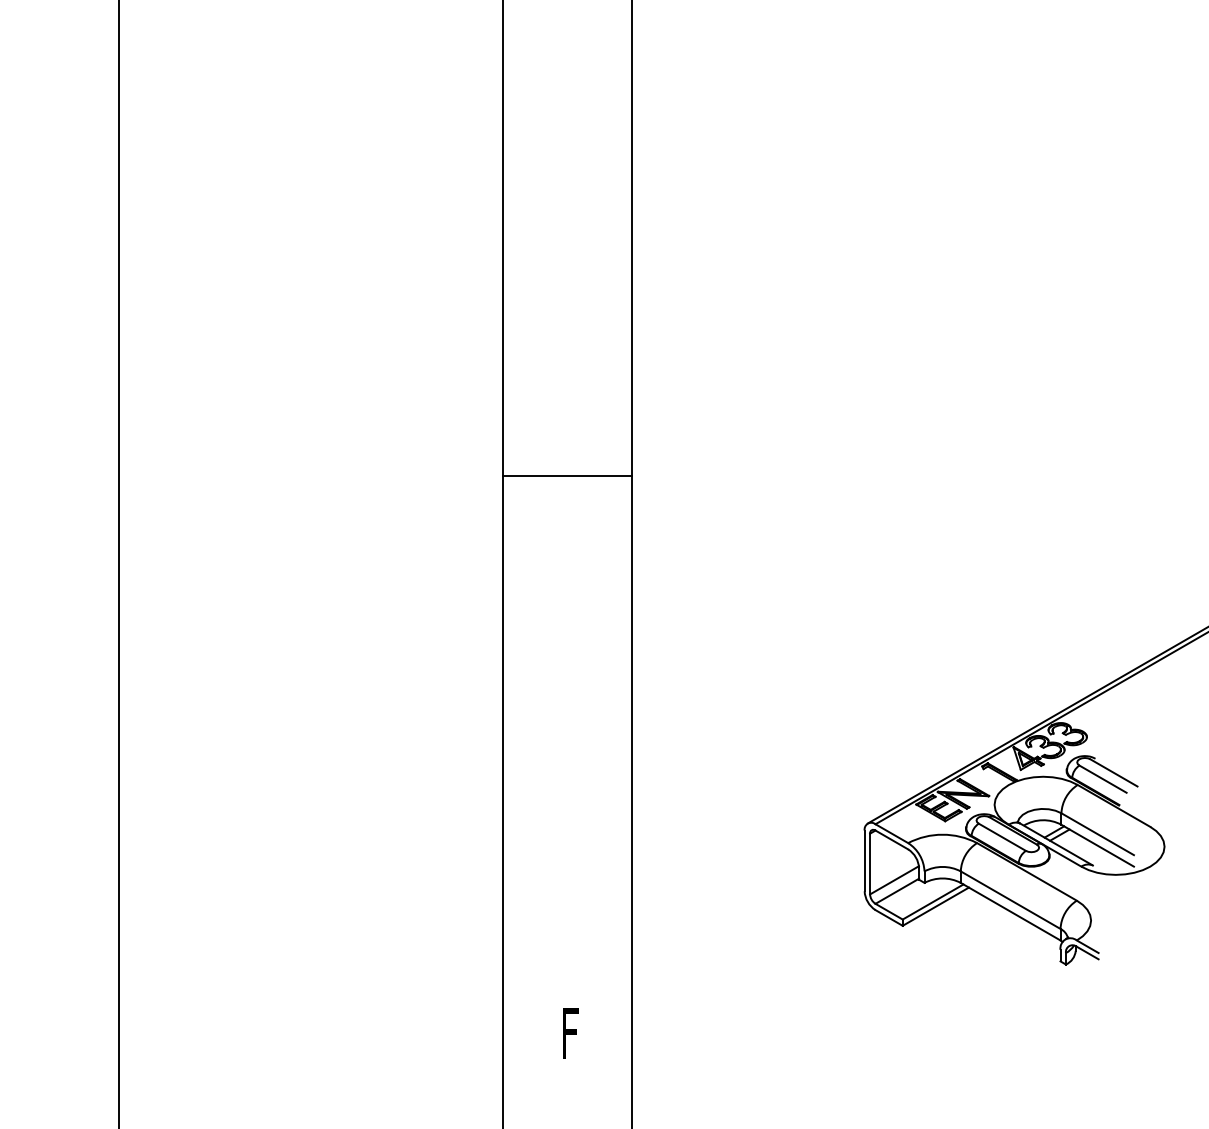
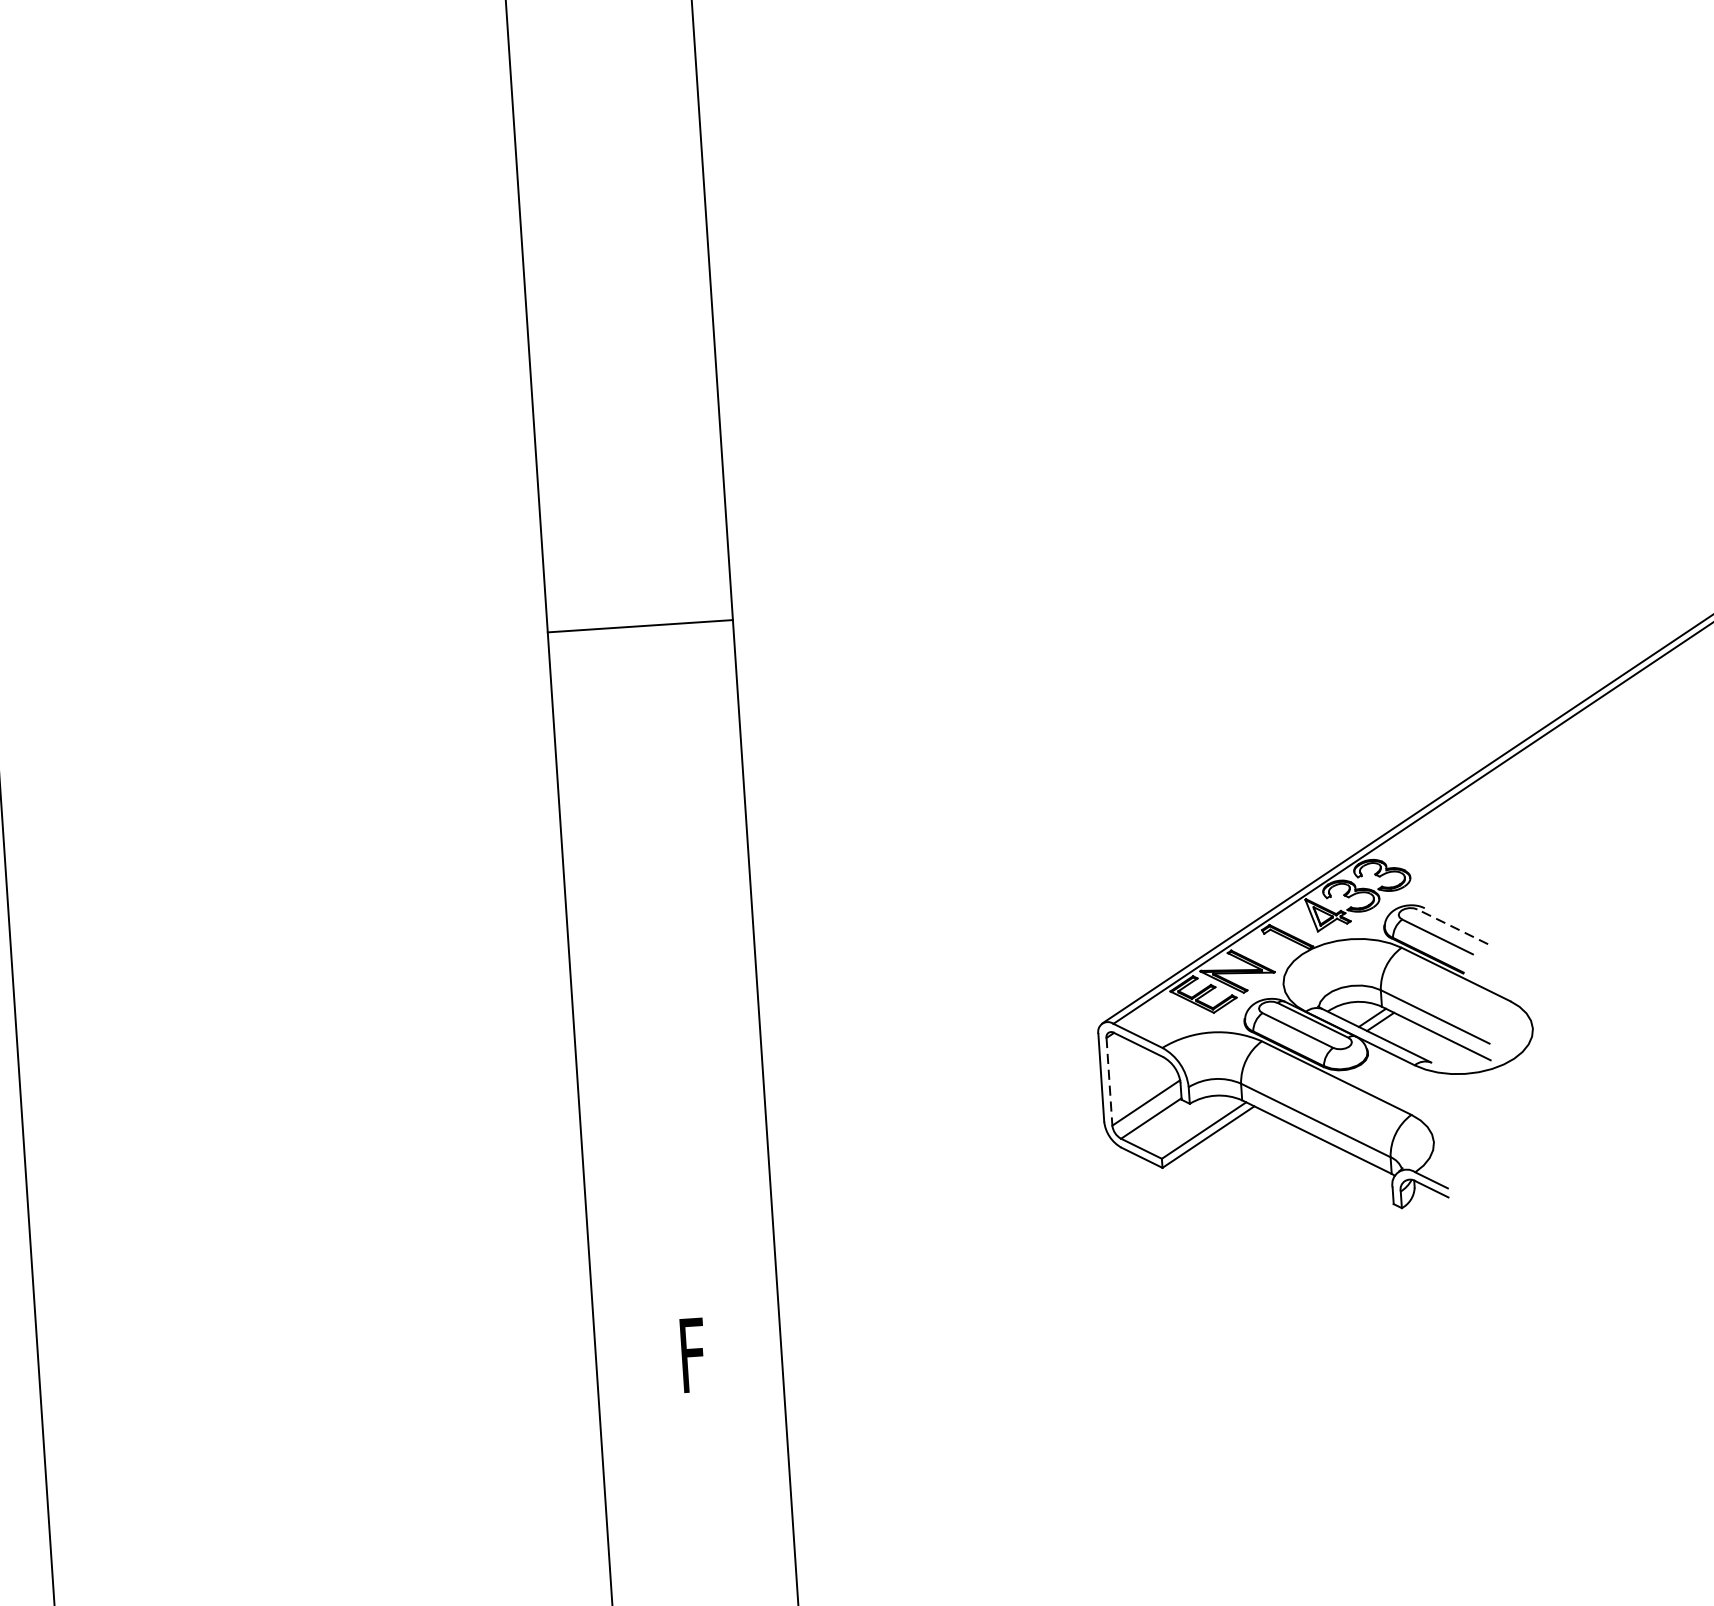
line: (567, 476) -> (640, 626), moved
line: (1113, 772) -> (1452, 926), solid -> dashed
line: (870, 864) -> (1110, 1082), solid -> dashed

